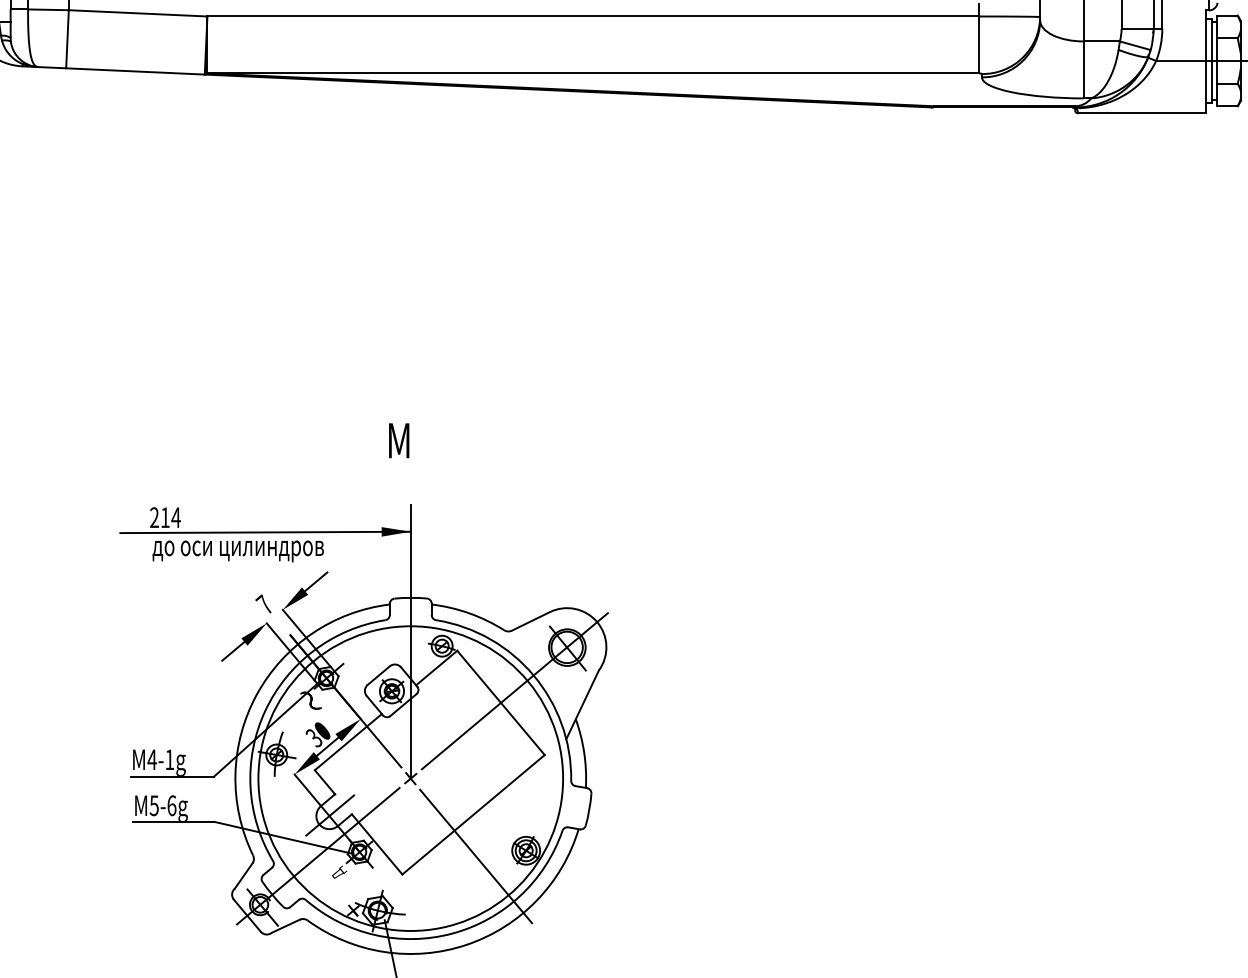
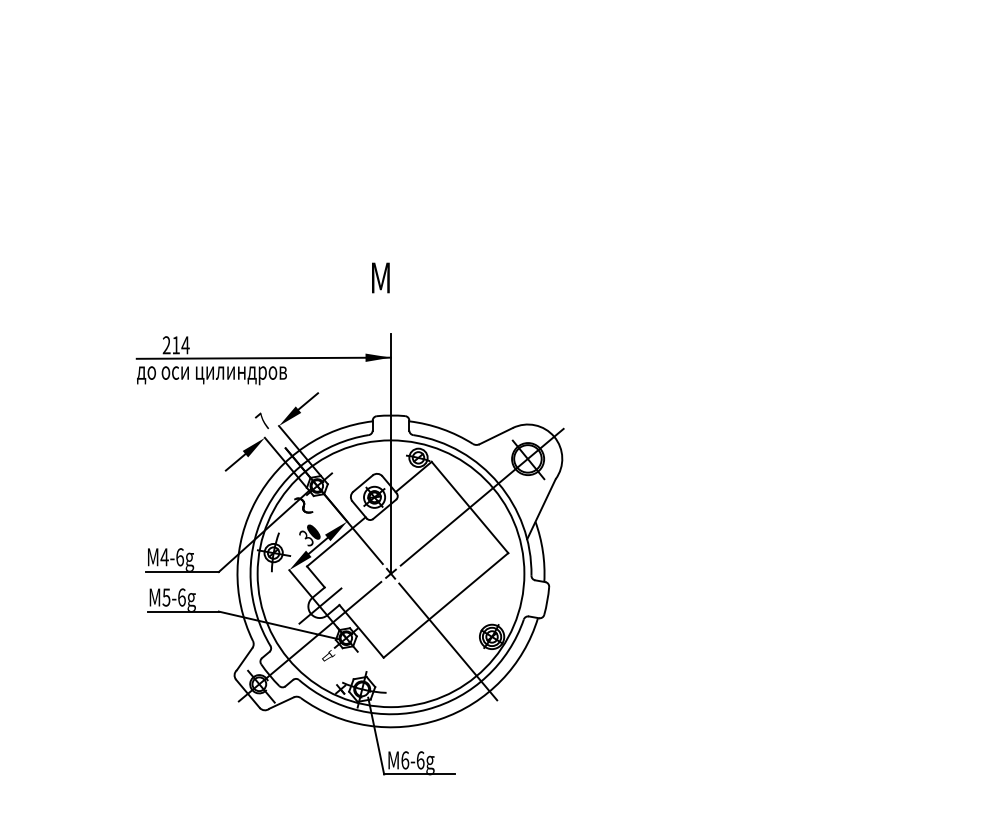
text: (237, 551) -> (211, 375), moved
text: (169, 759) -> (179, 557), 4-1g -> 4-6g

